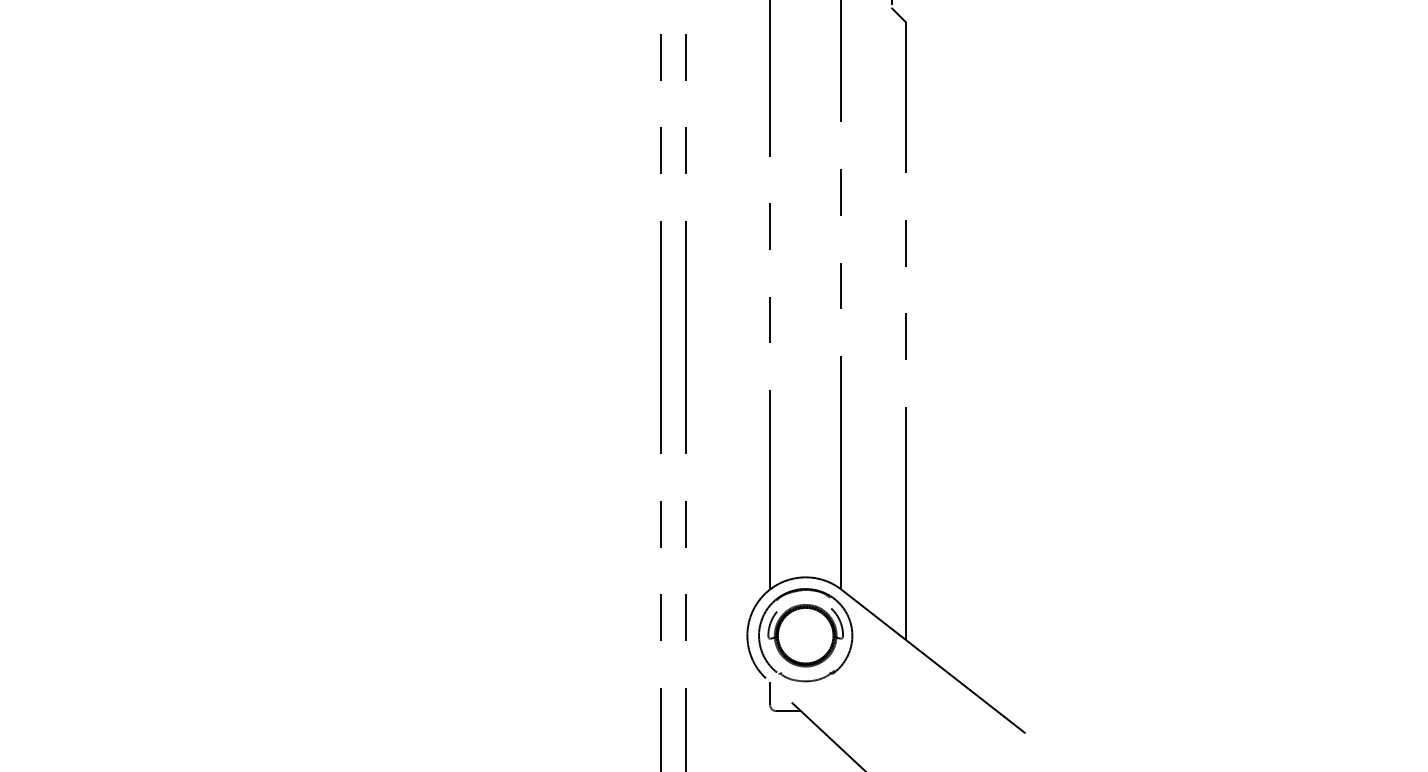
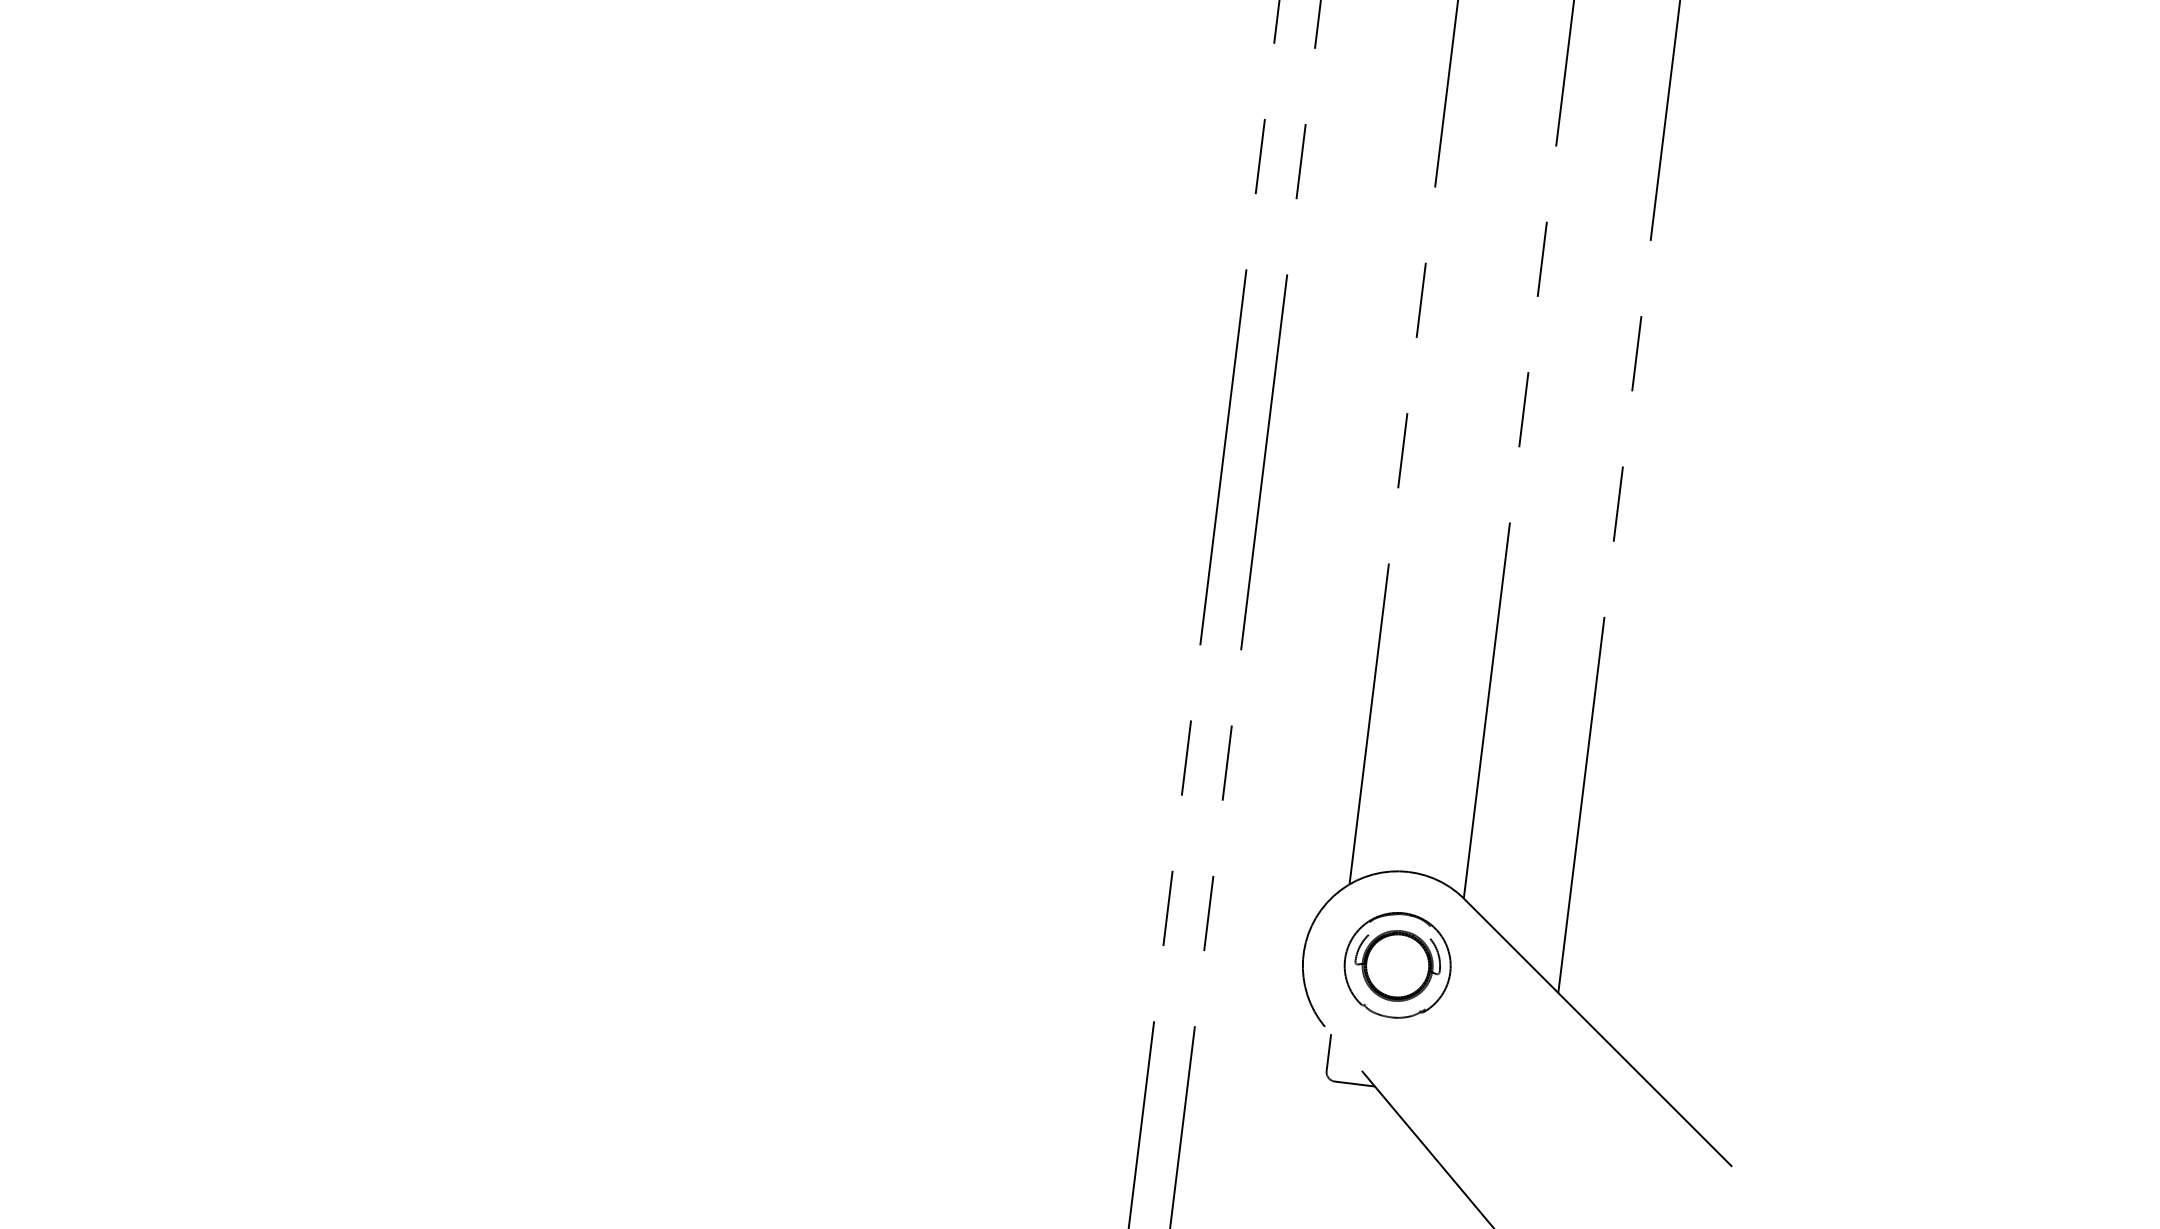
part: (805, 635) -> (1397, 965), size x0.7

